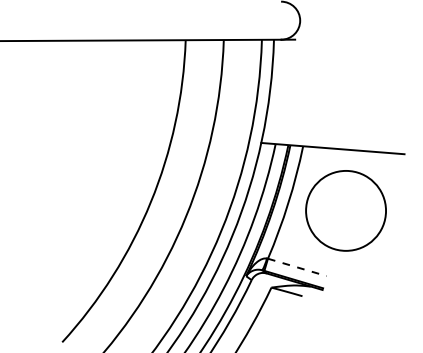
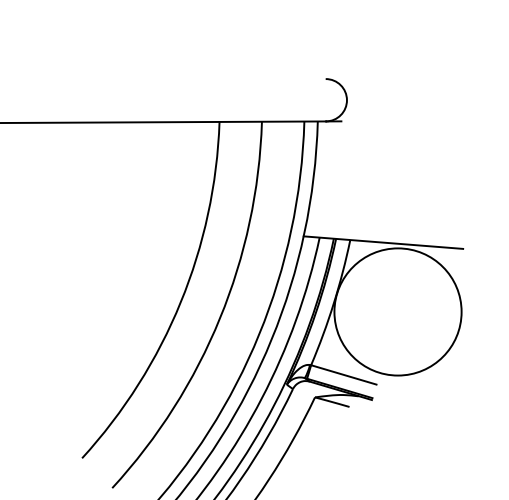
circle: (345, 210) -> (397, 311), size x1.43
line: (297, 267) -> (344, 375), dashed -> solid

